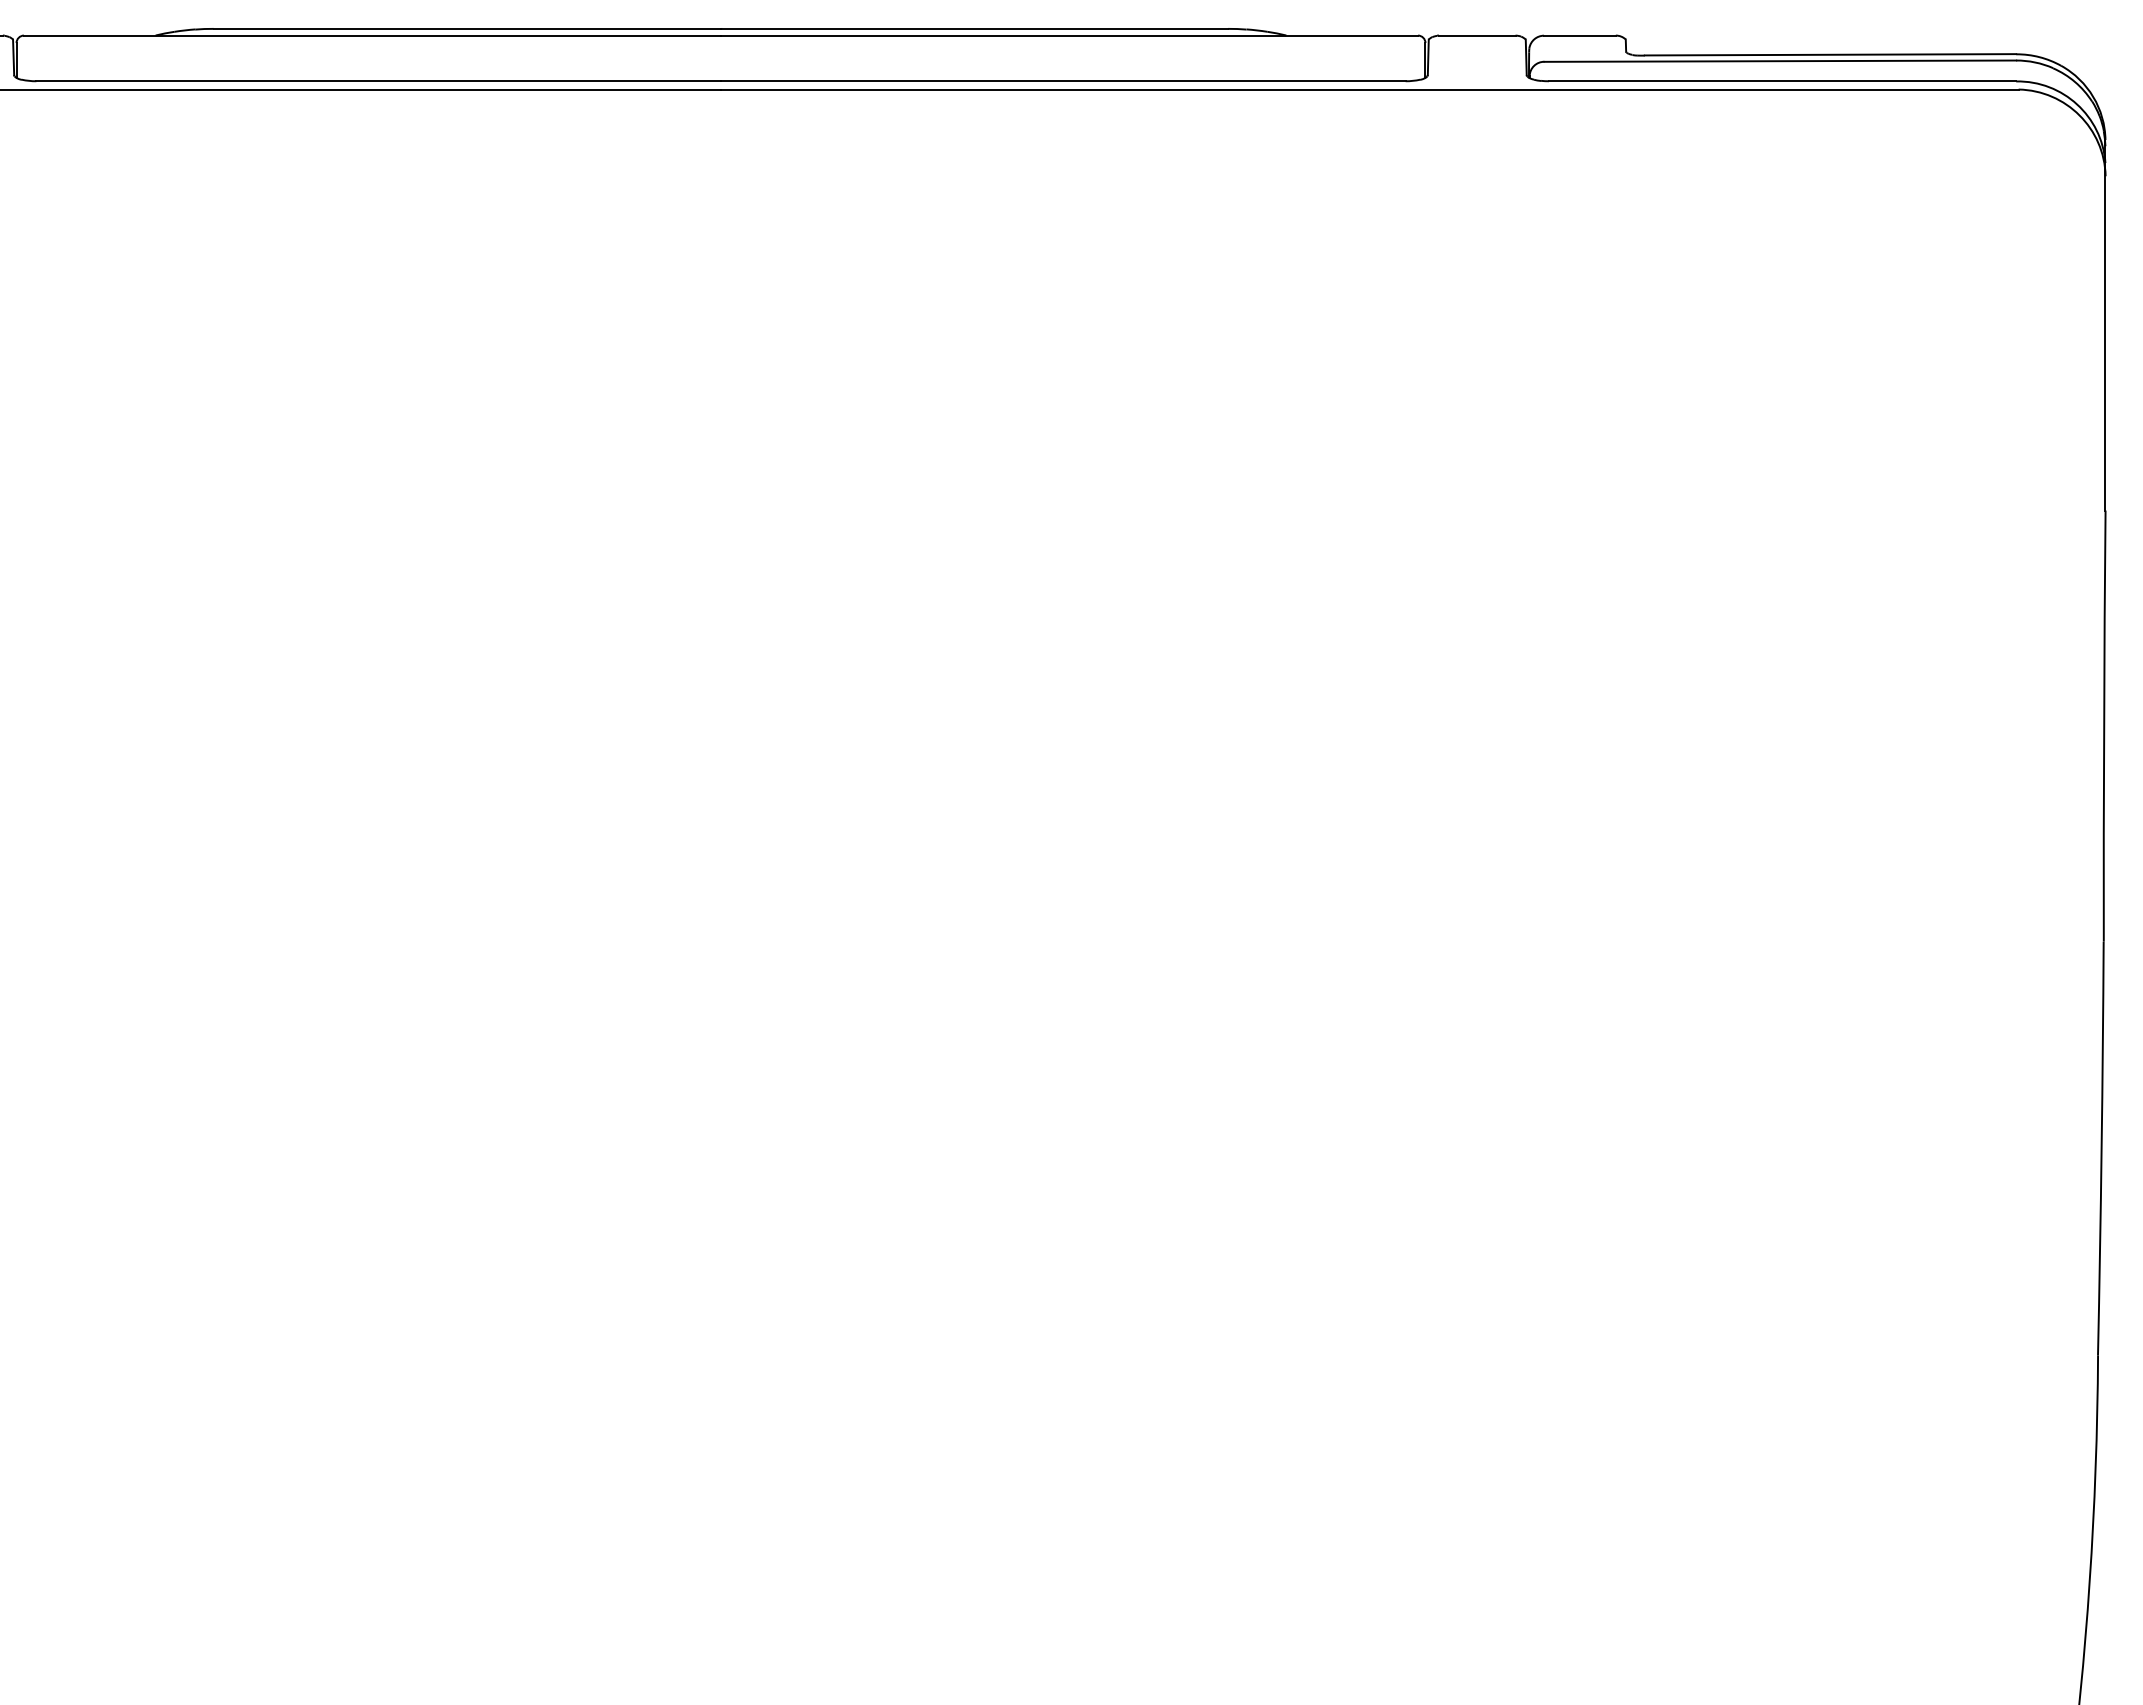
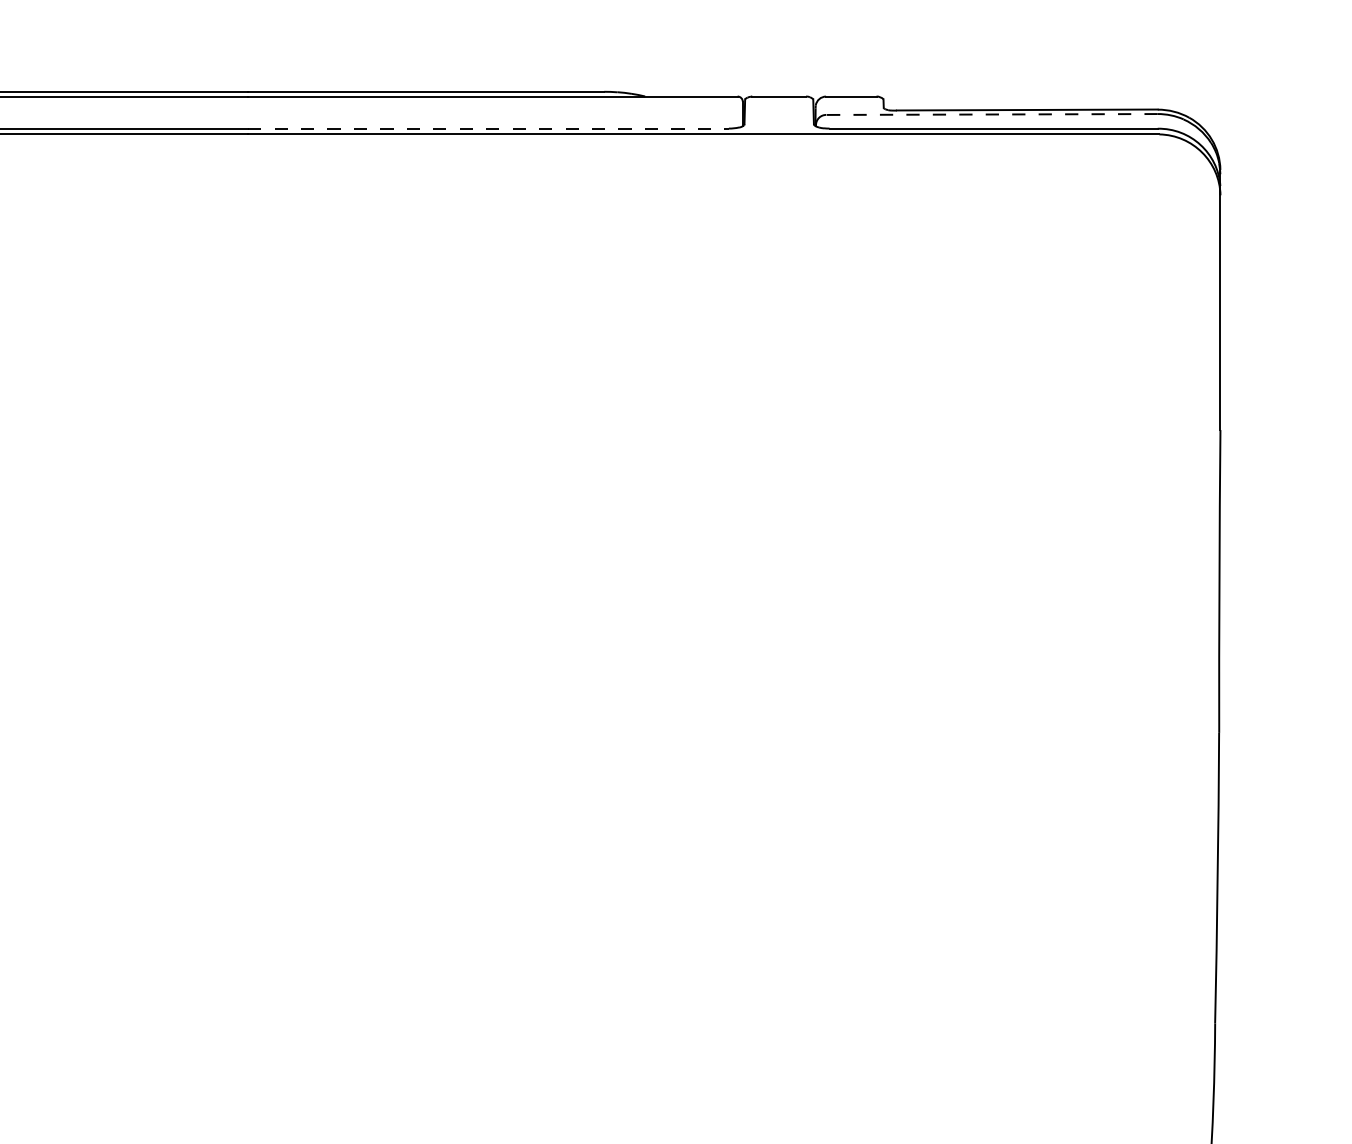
line: (1780, 61) -> (992, 114), solid -> dashed
line: (1063, 81) -> (488, 128), solid -> dashed

